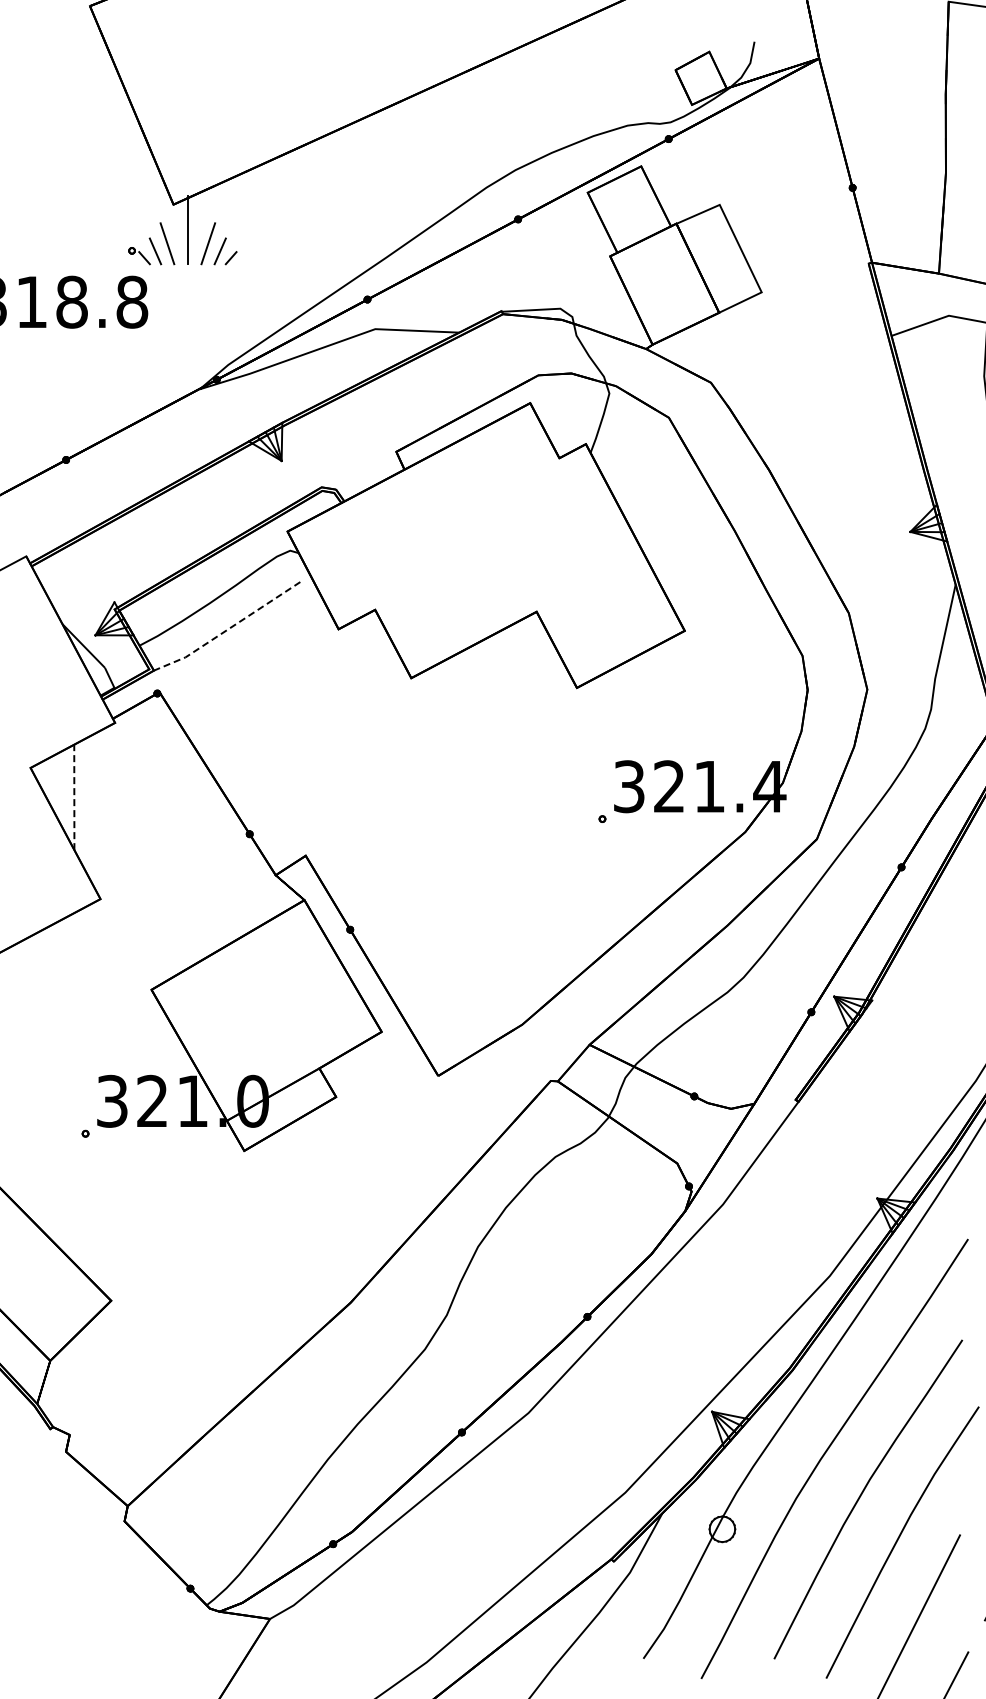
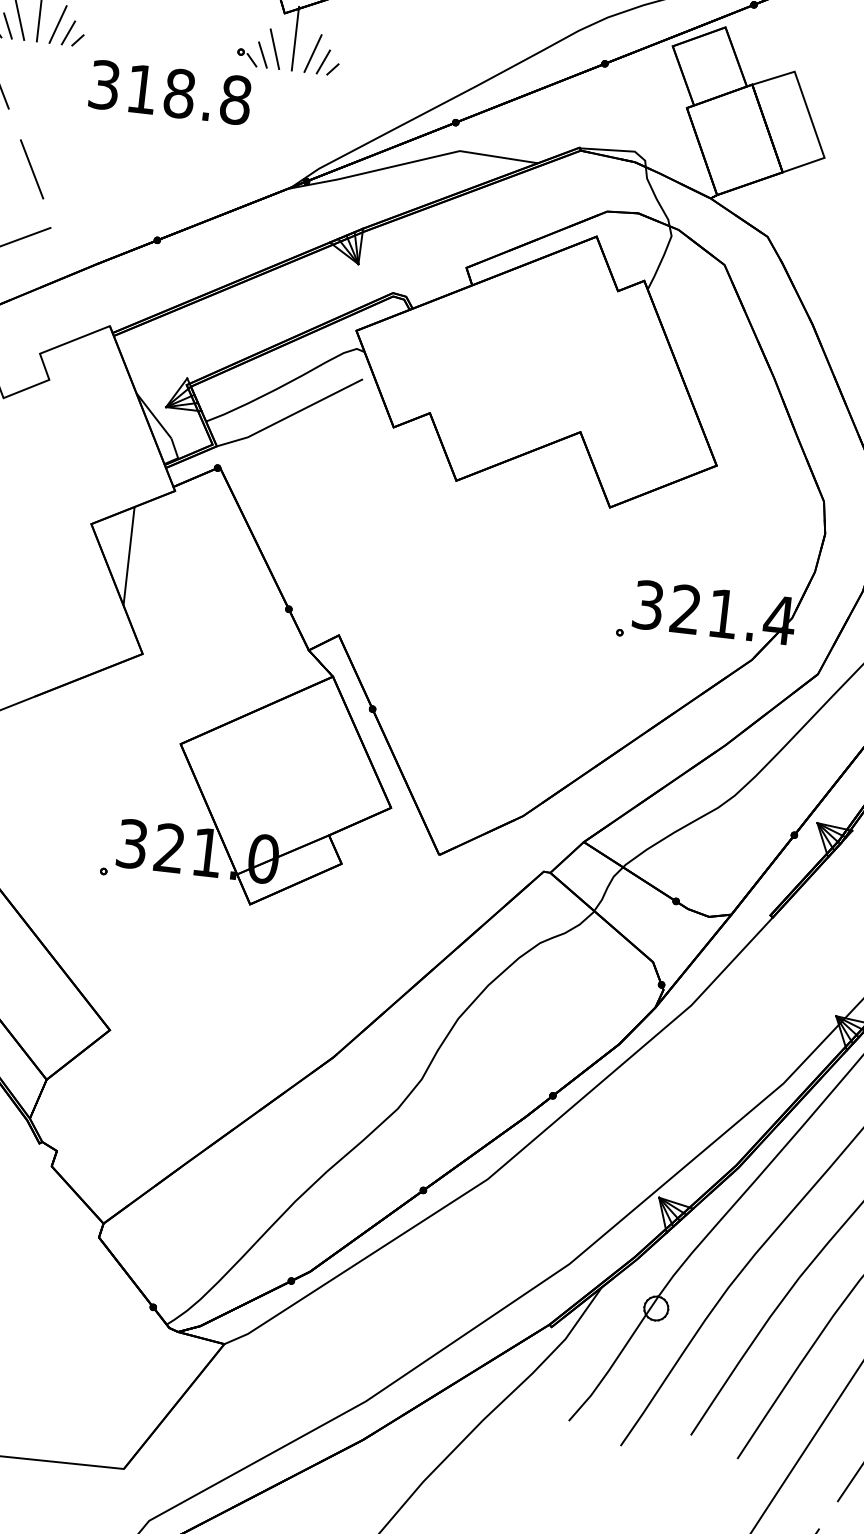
line: (228, 629) -> (290, 415), dashed -> solid
line: (74, 797) -> (129, 556), dashed -> solid

